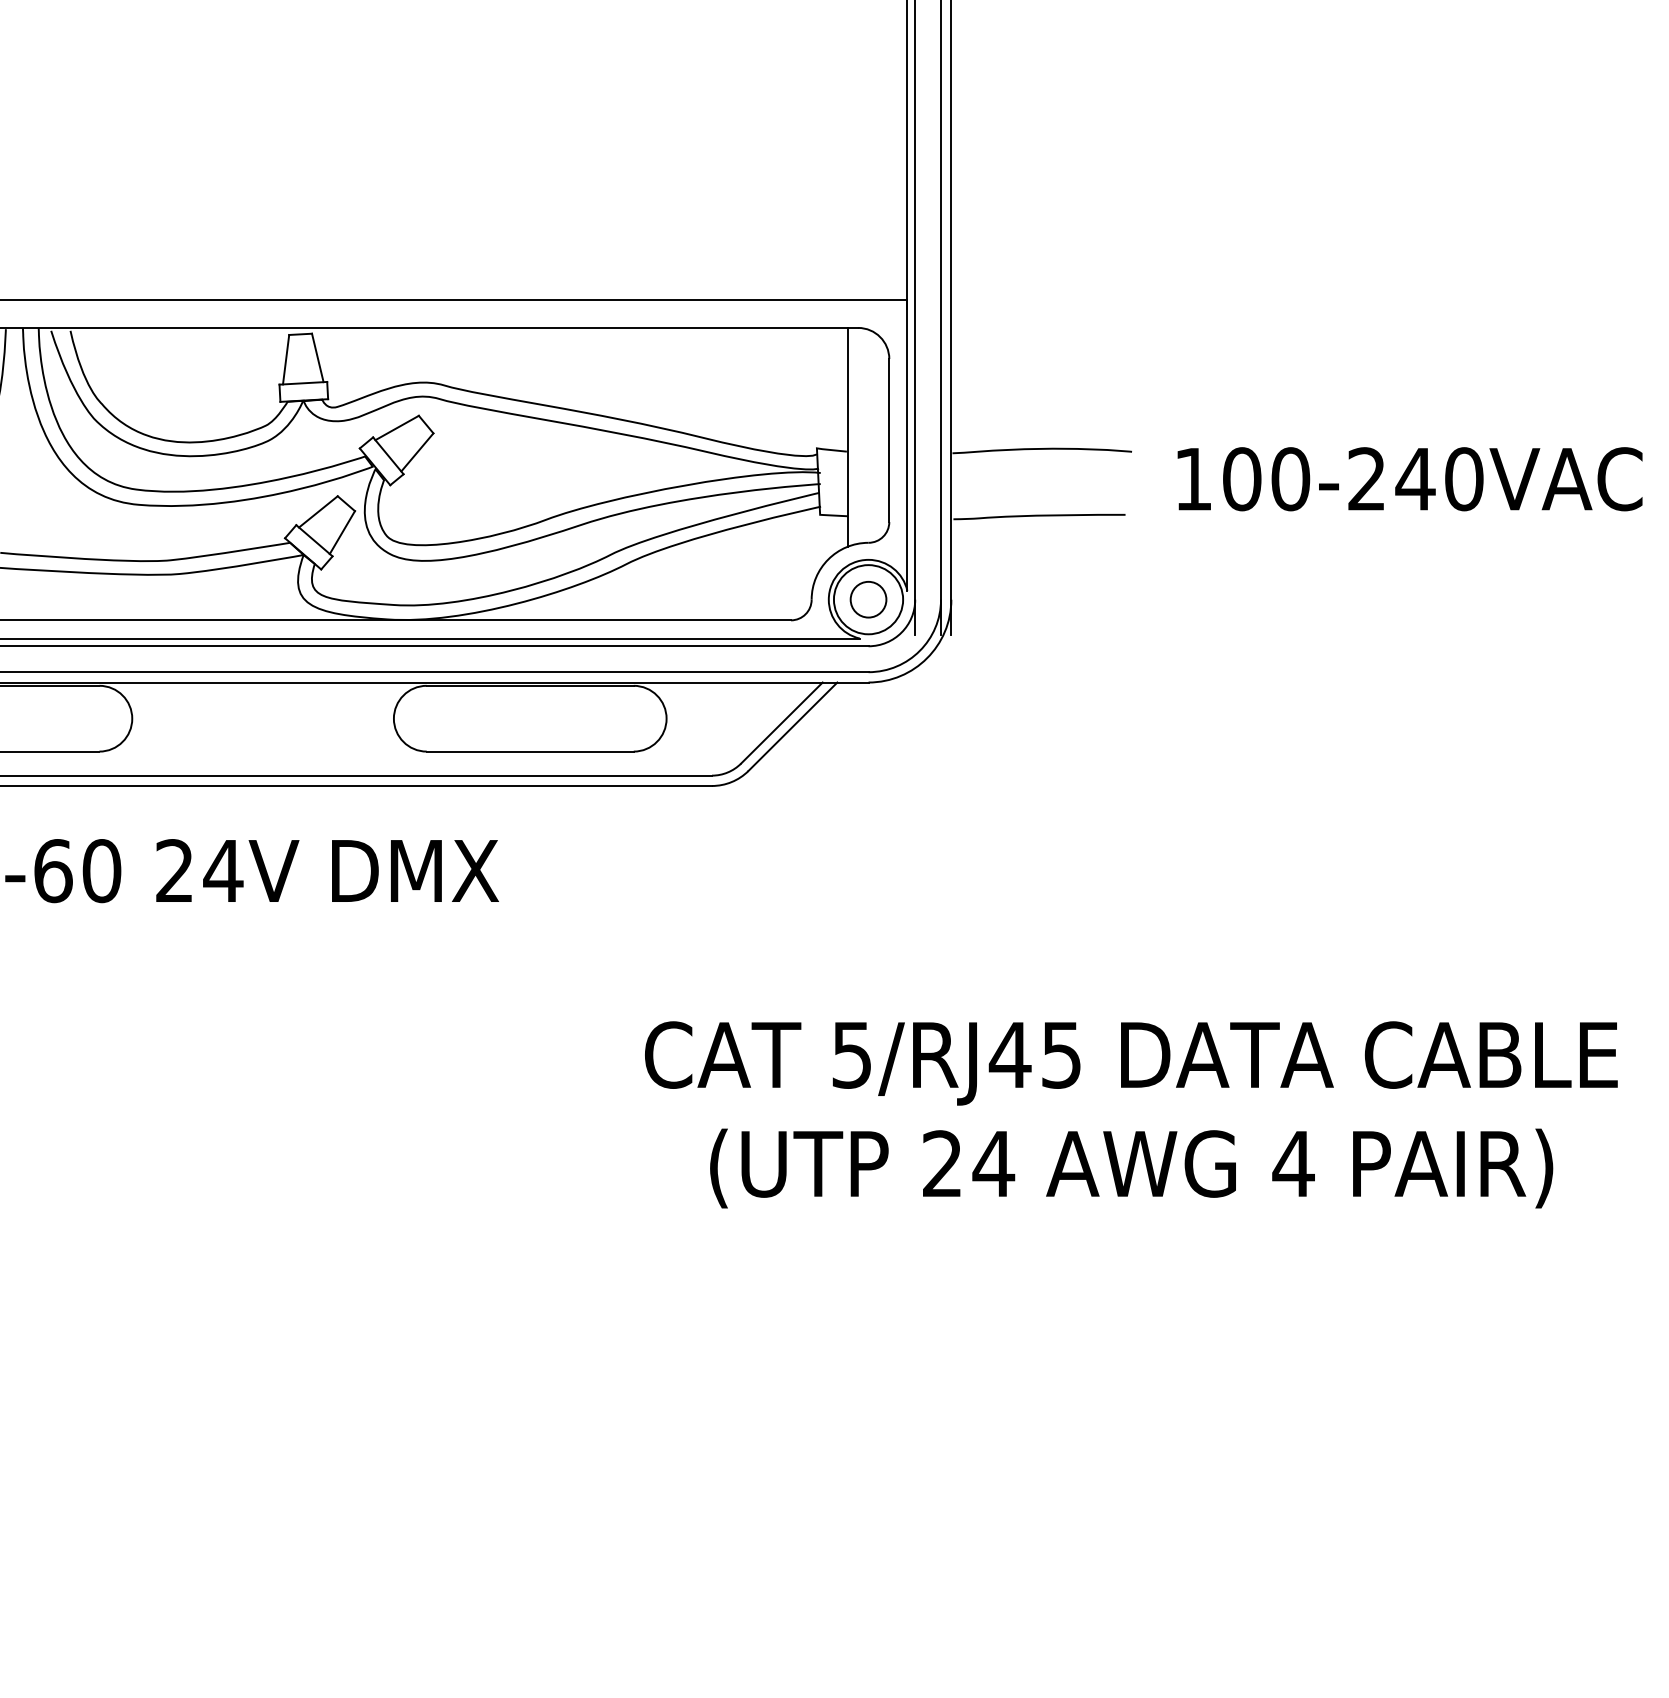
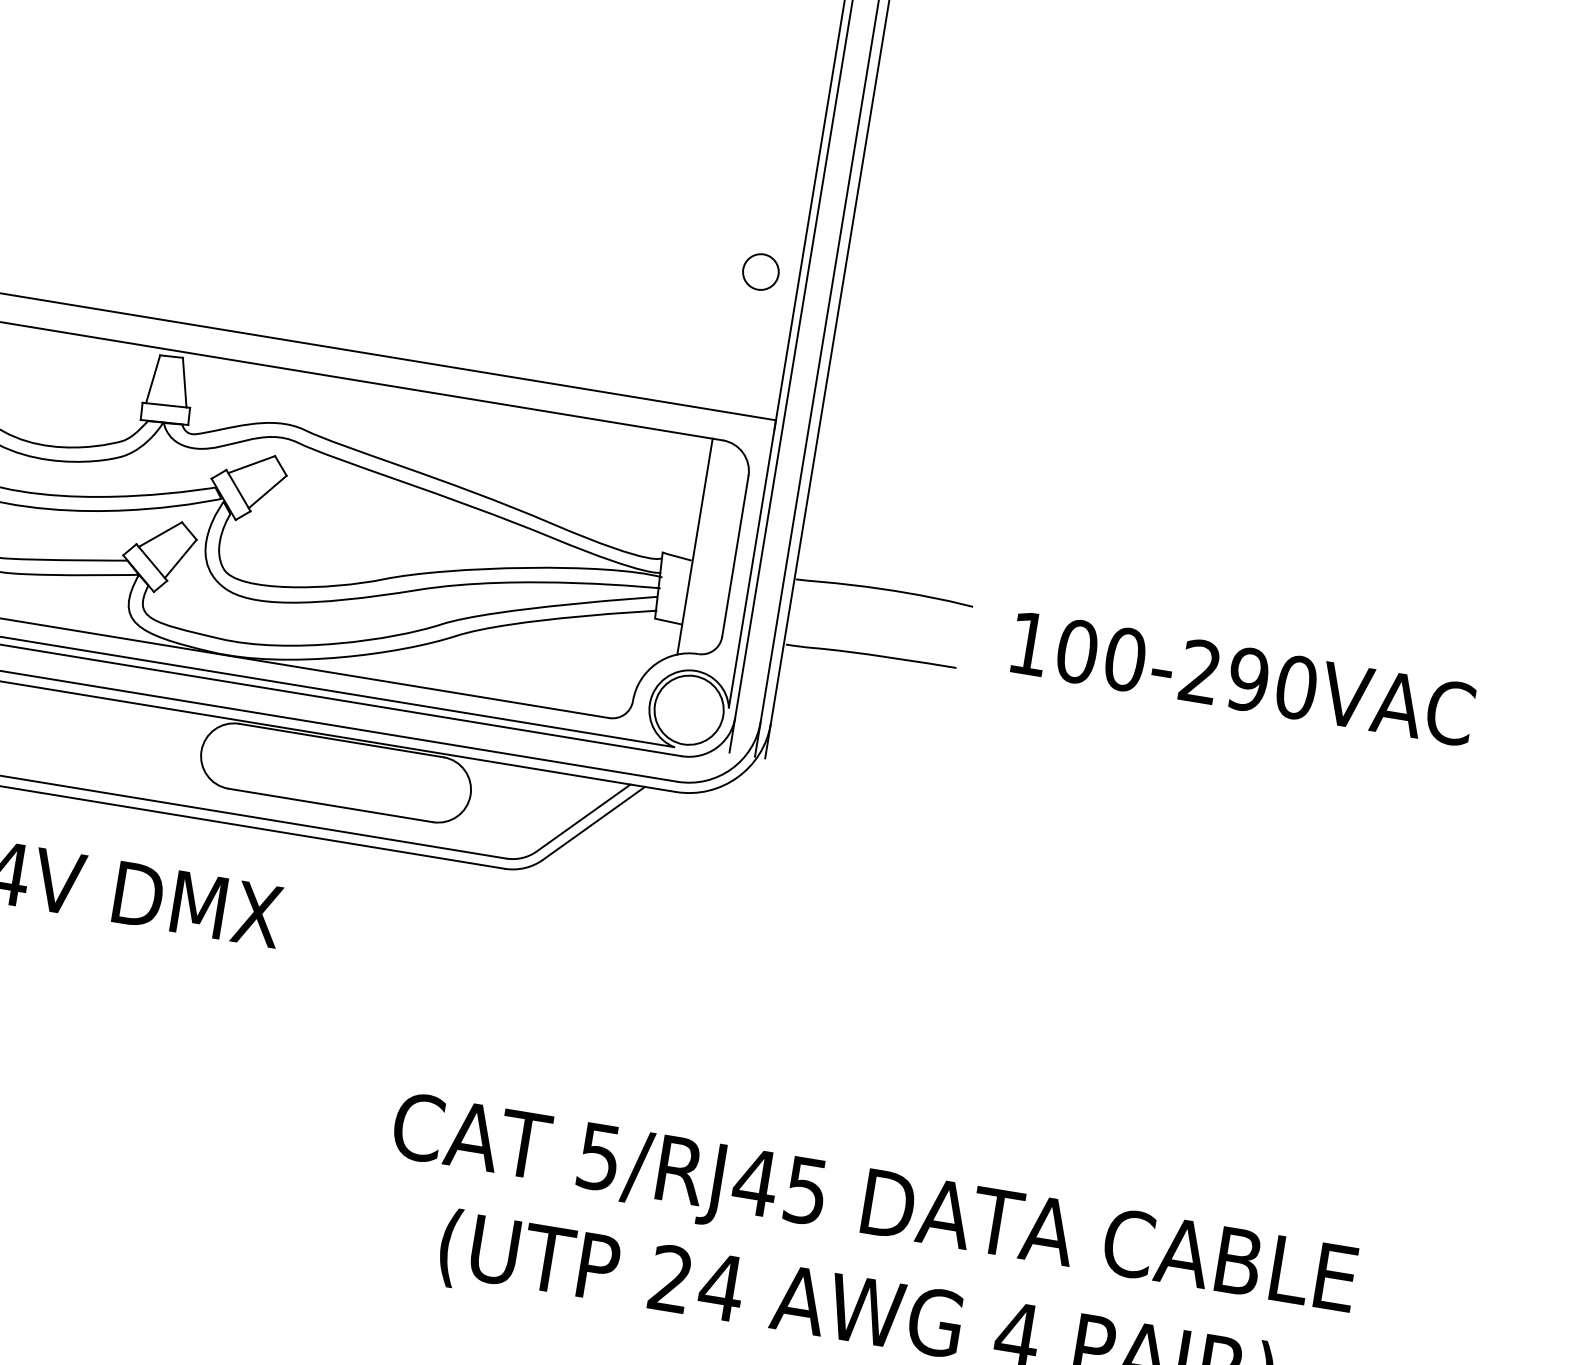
text: (1415, 479) -> (1248, 679), 100-240VAC -> 100-290VAC
circle: (868, 599) -> (760, 271), moved

